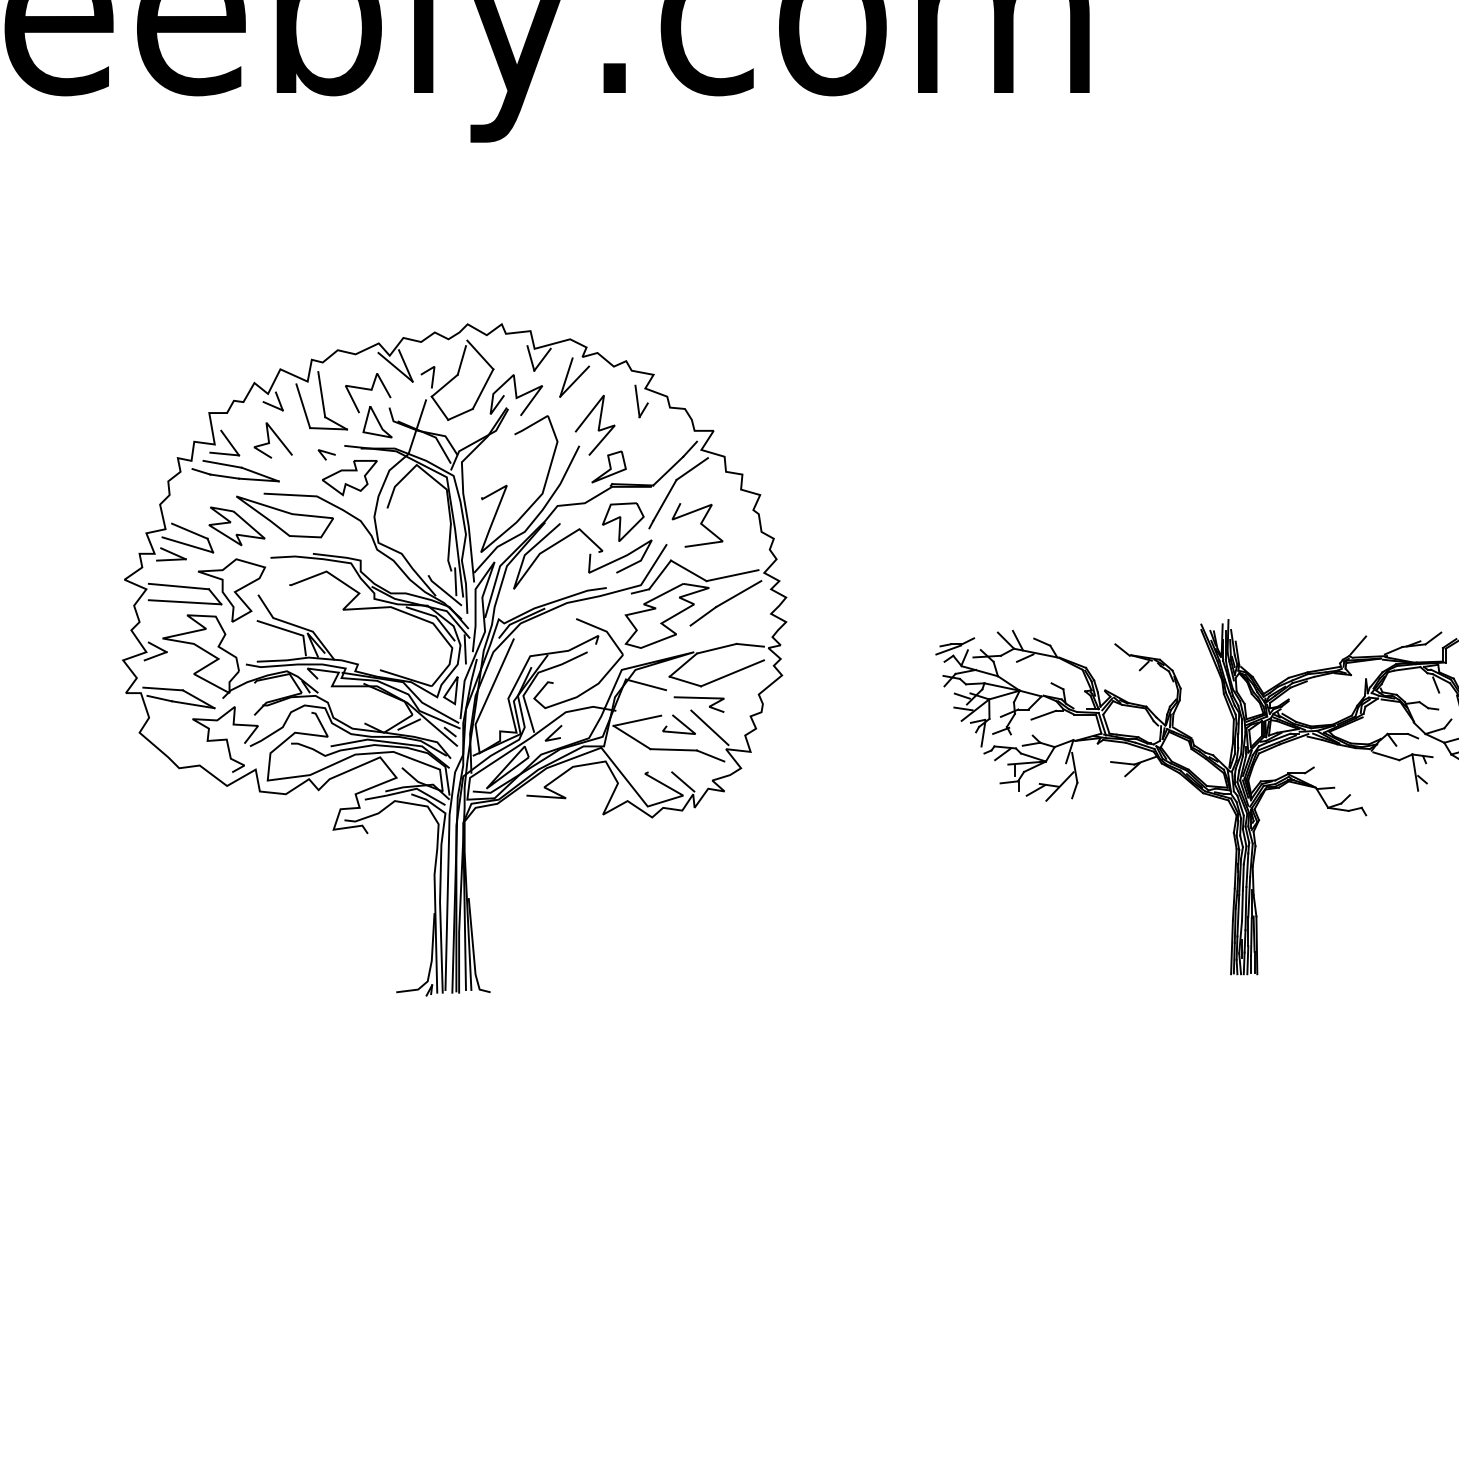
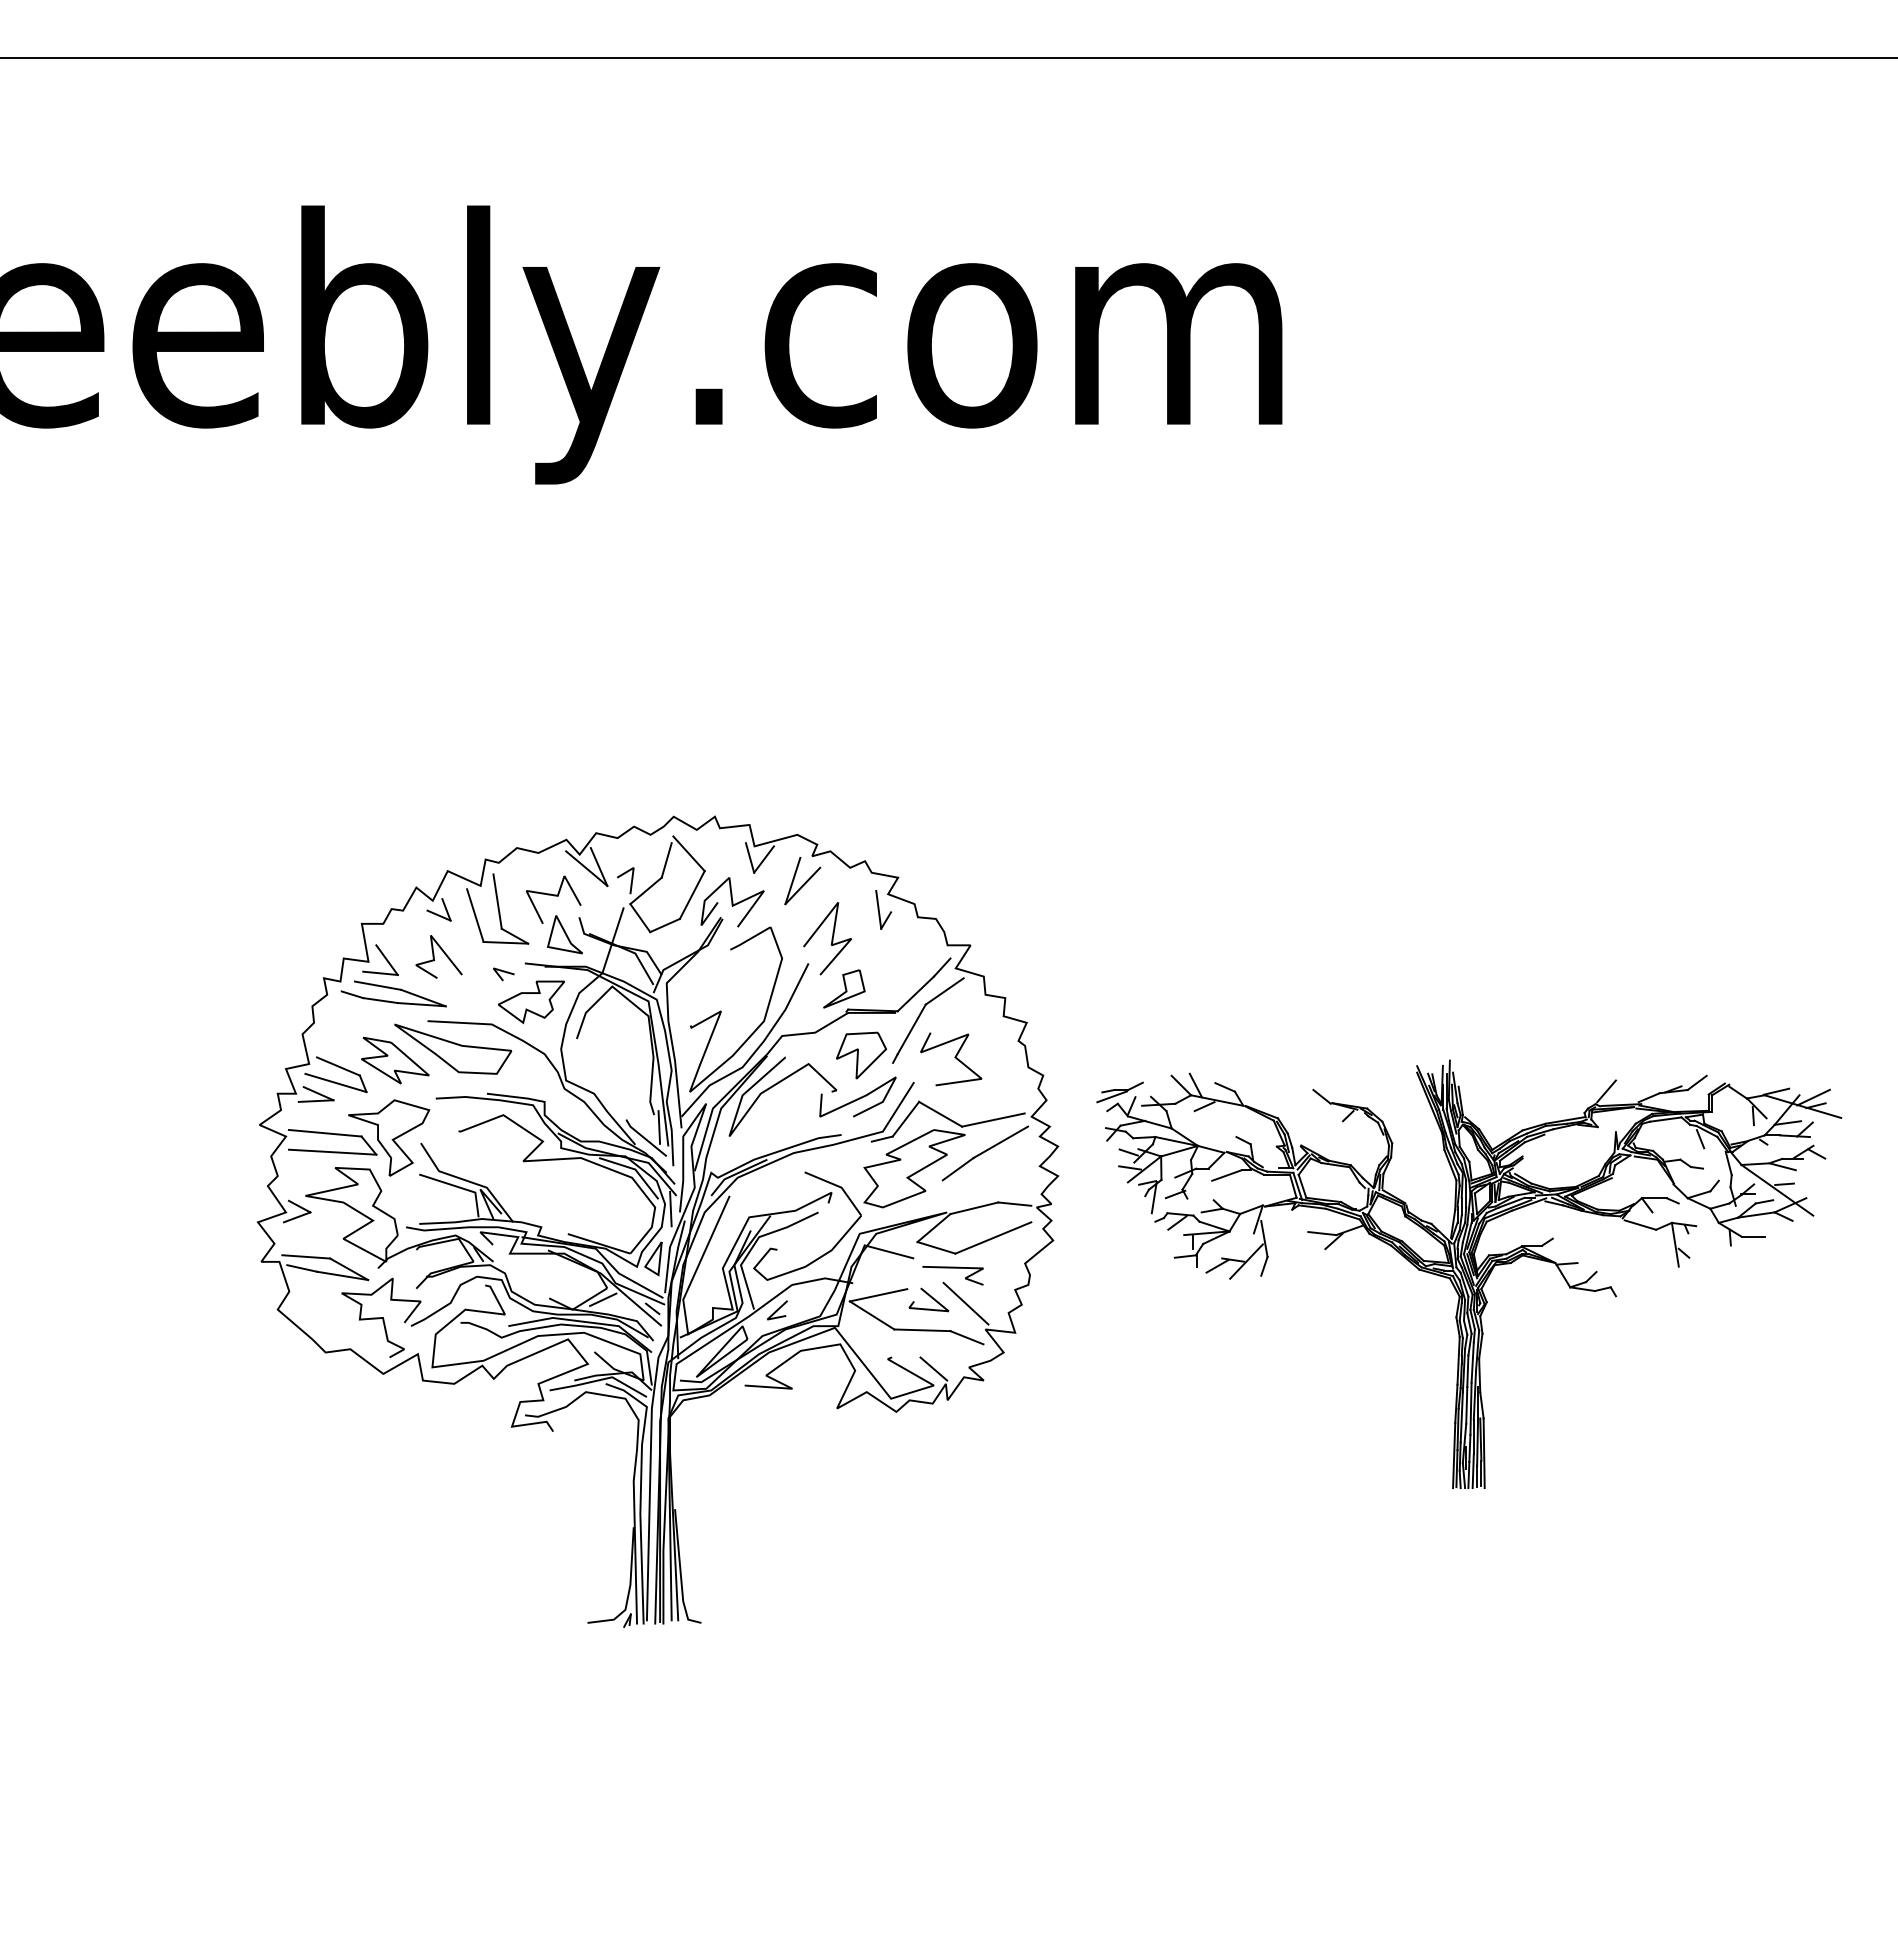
part: (454, 659) -> (657, 1221), moved

